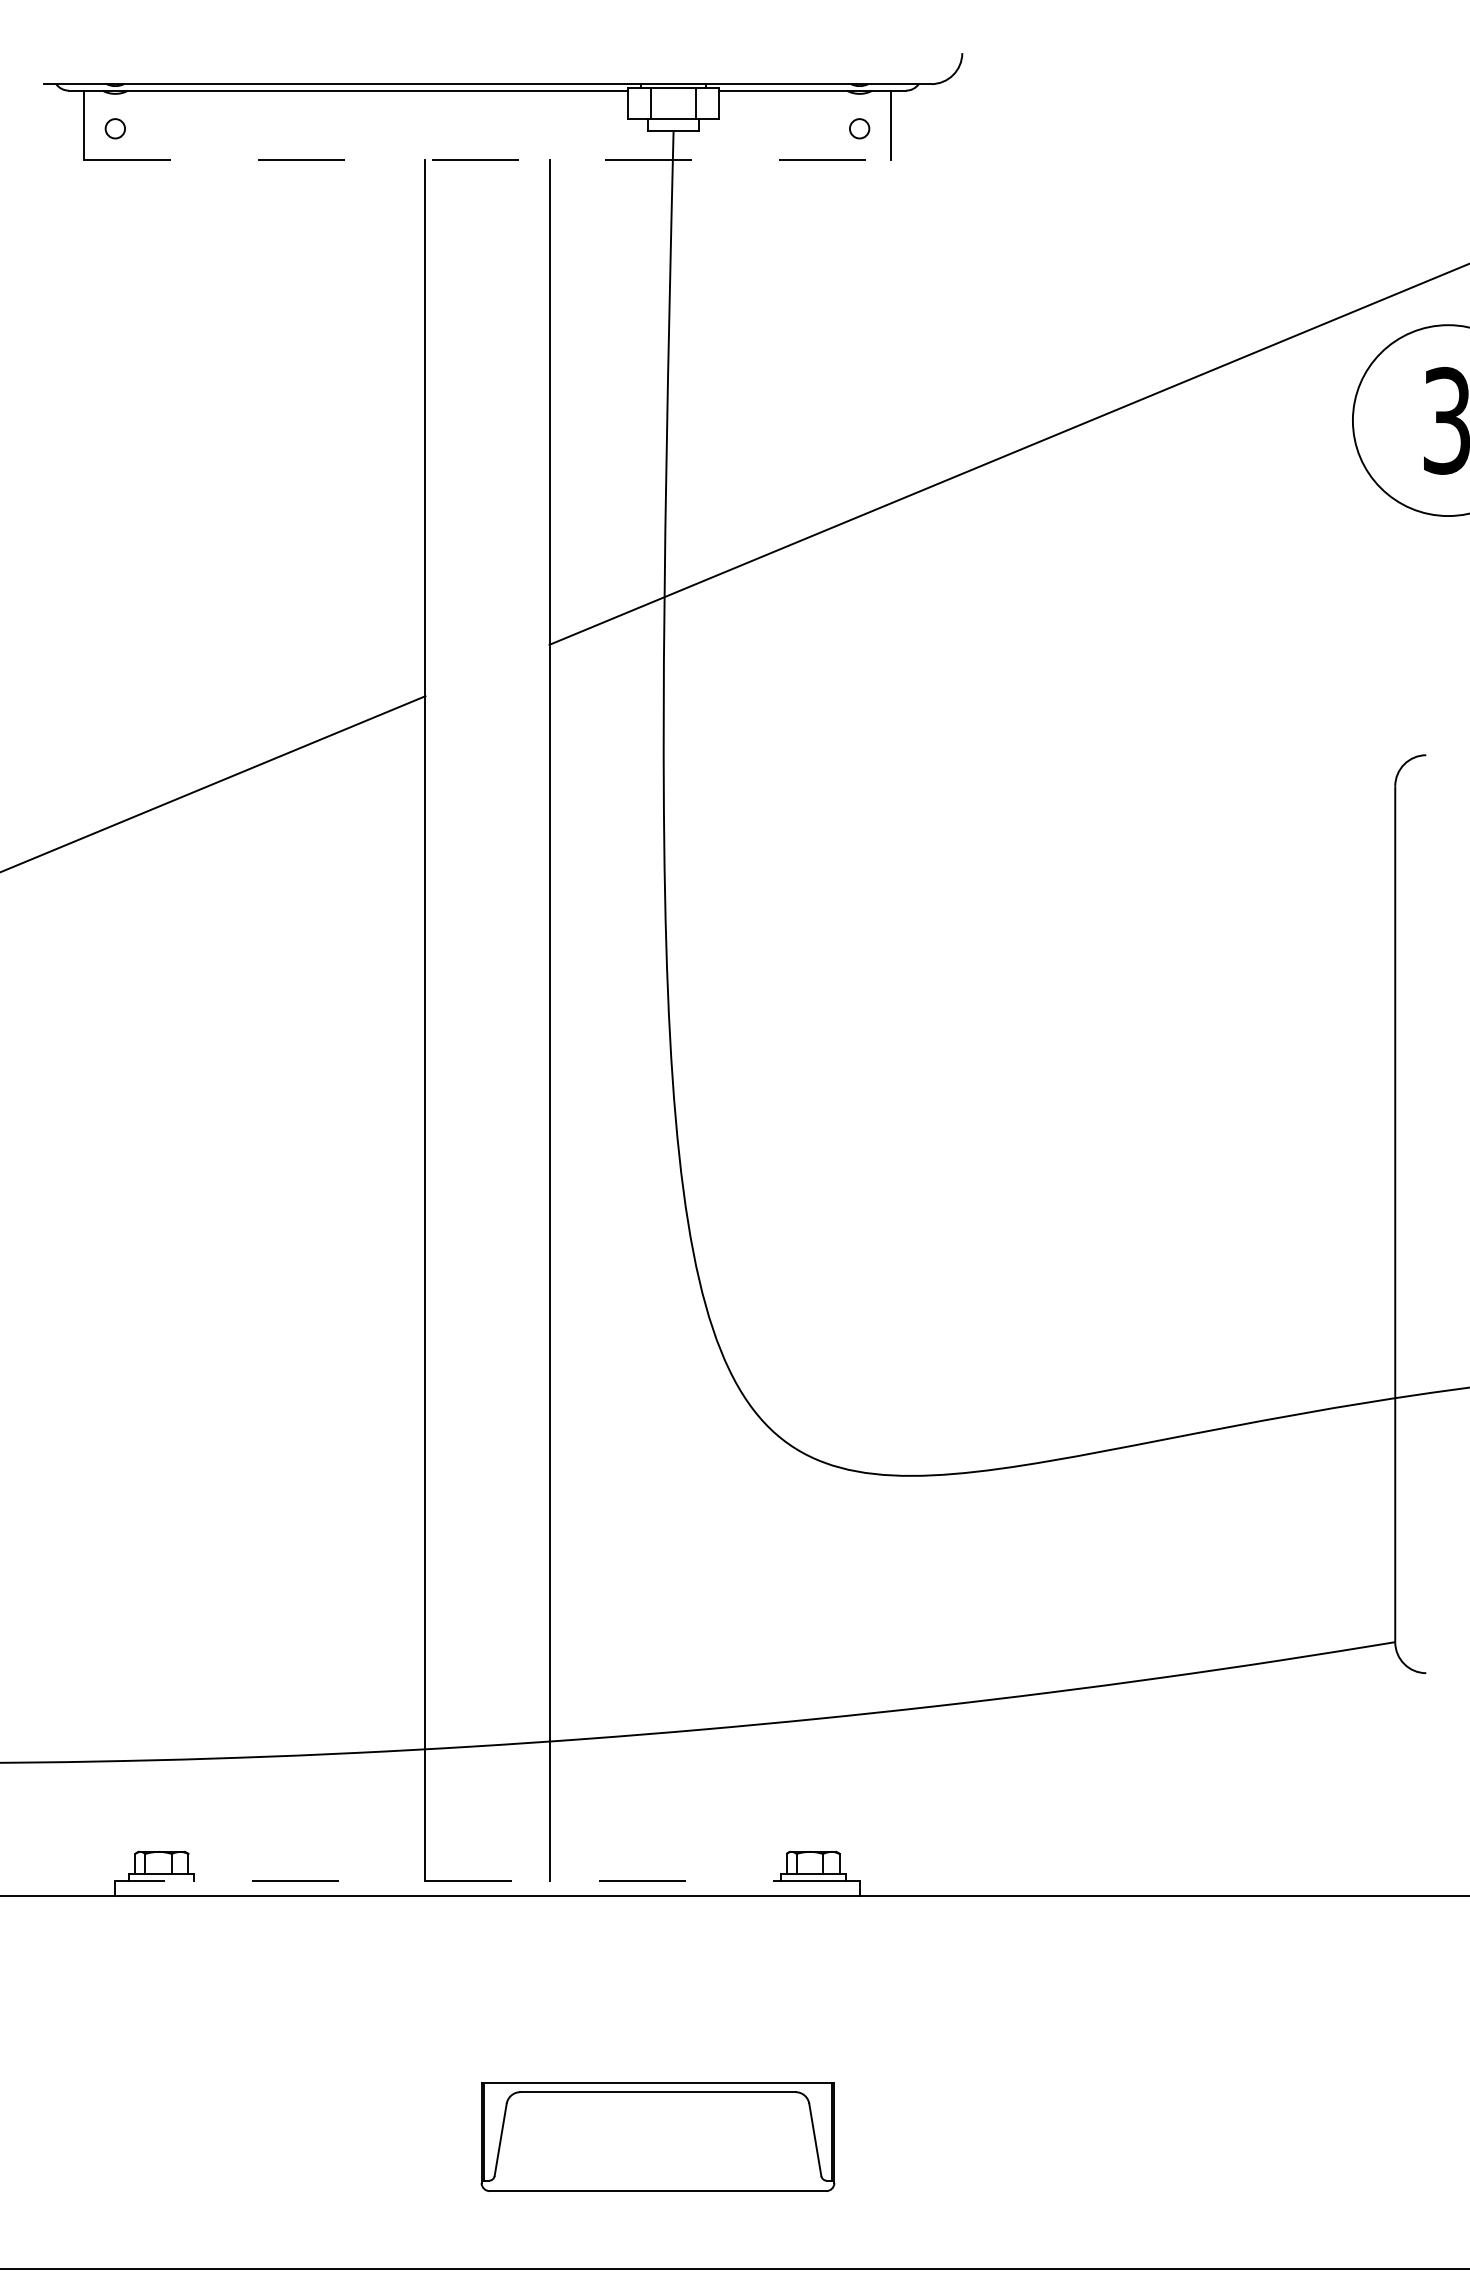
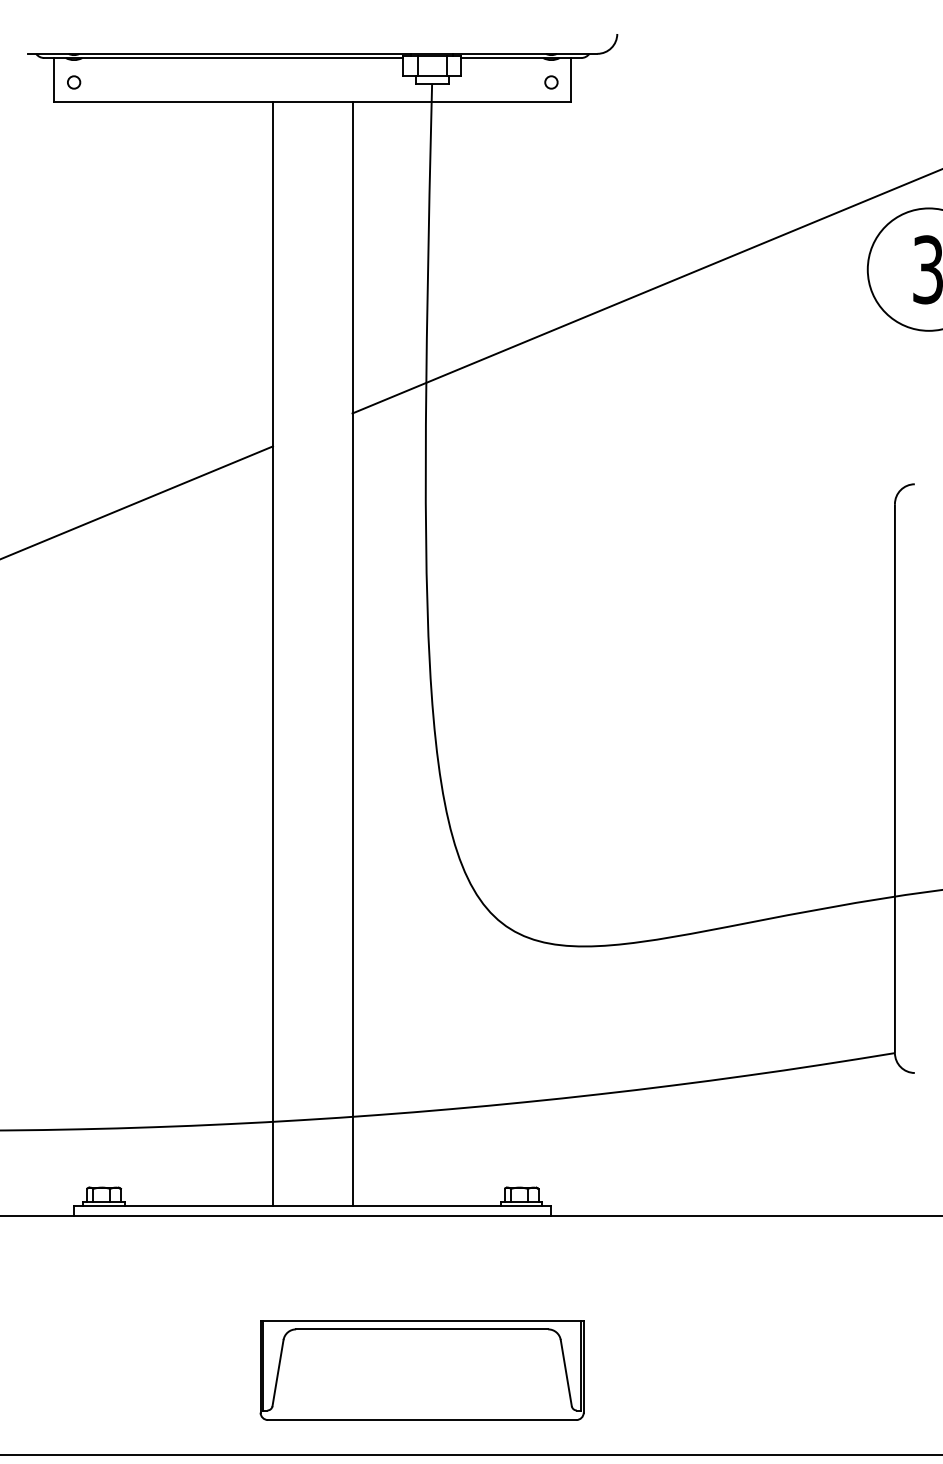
line: (487, 159) -> (312, 102), dashed -> solid
line: (487, 1881) -> (312, 1206), dashed -> solid
part: (657, 2137) -> (421, 1370), size x1.43

